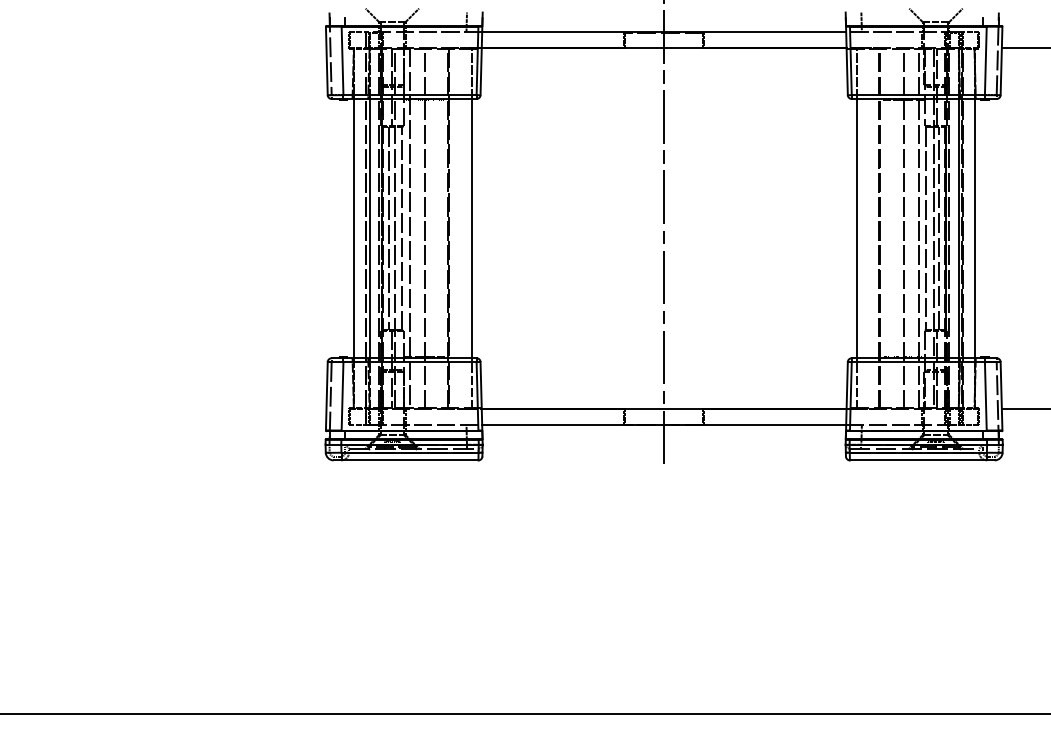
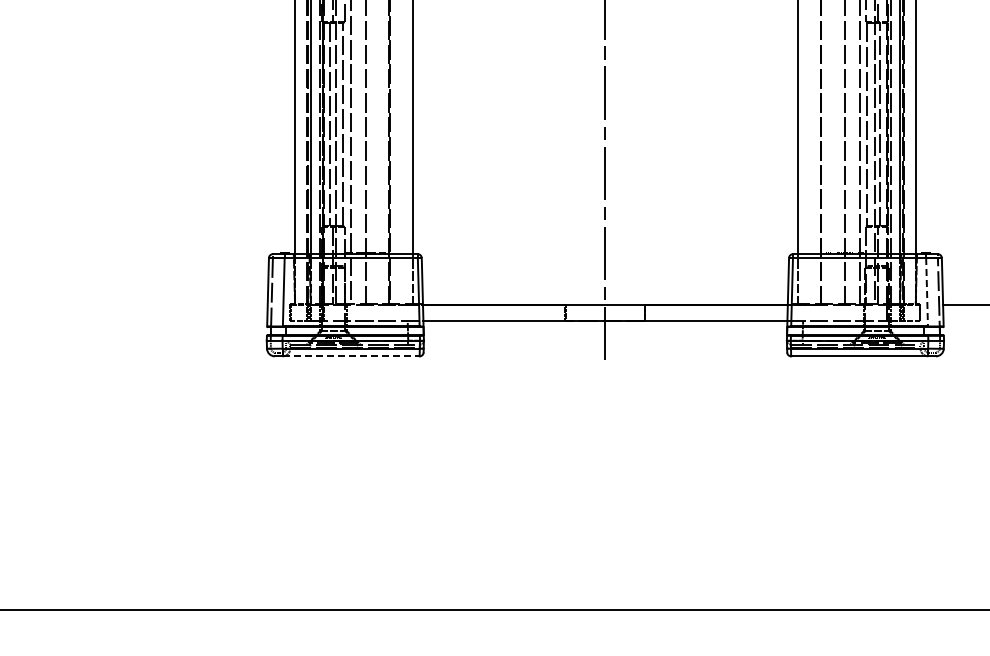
line: (985, 396) -> (926, 292), solid -> dashed
line: (410, 460) -> (351, 356), solid -> dashed

